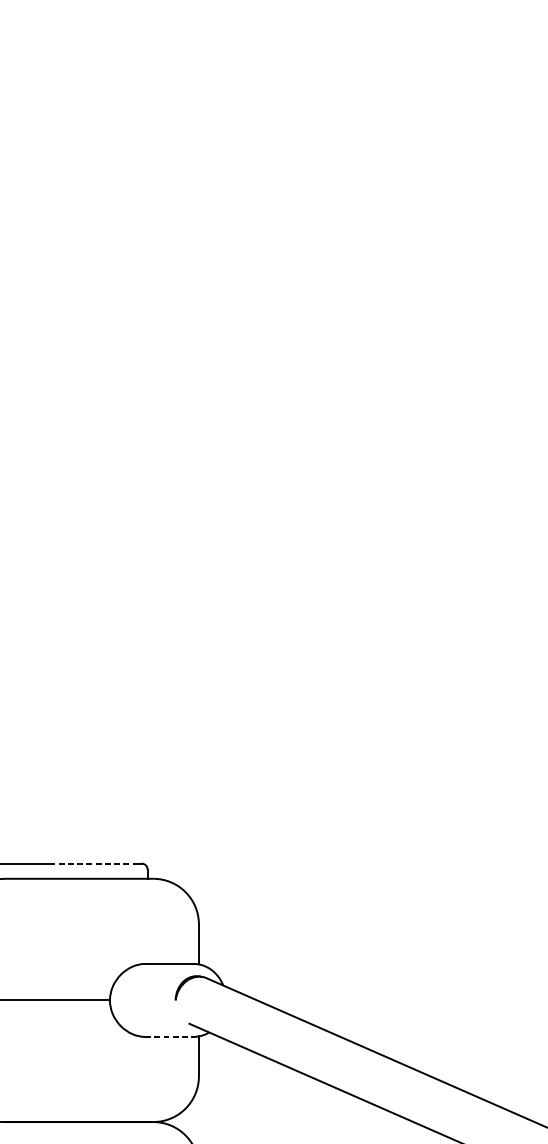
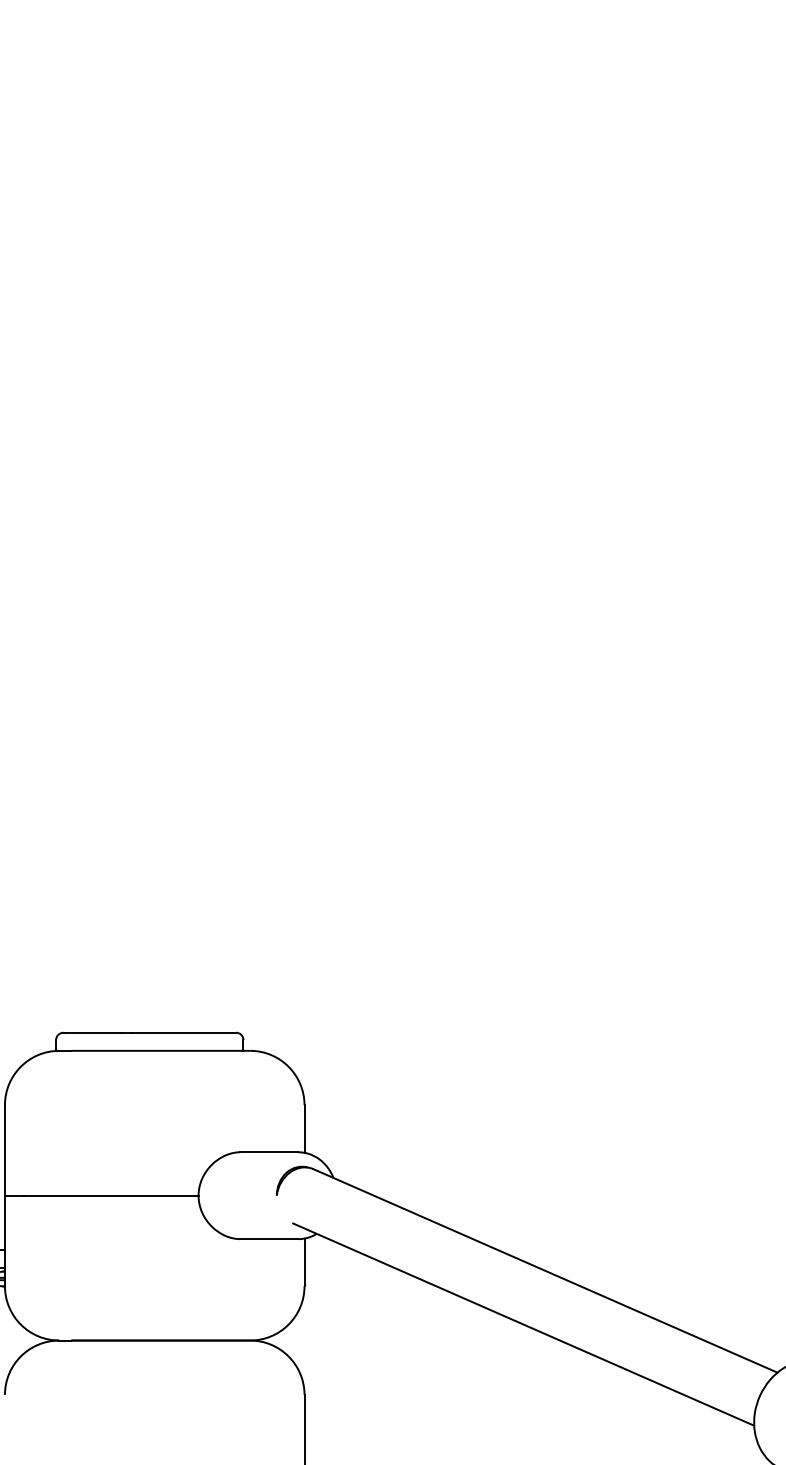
line: (95, 863) -> (181, 1032), dashed -> solid
line: (169, 1037) -> (269, 1239), dashed -> solid

